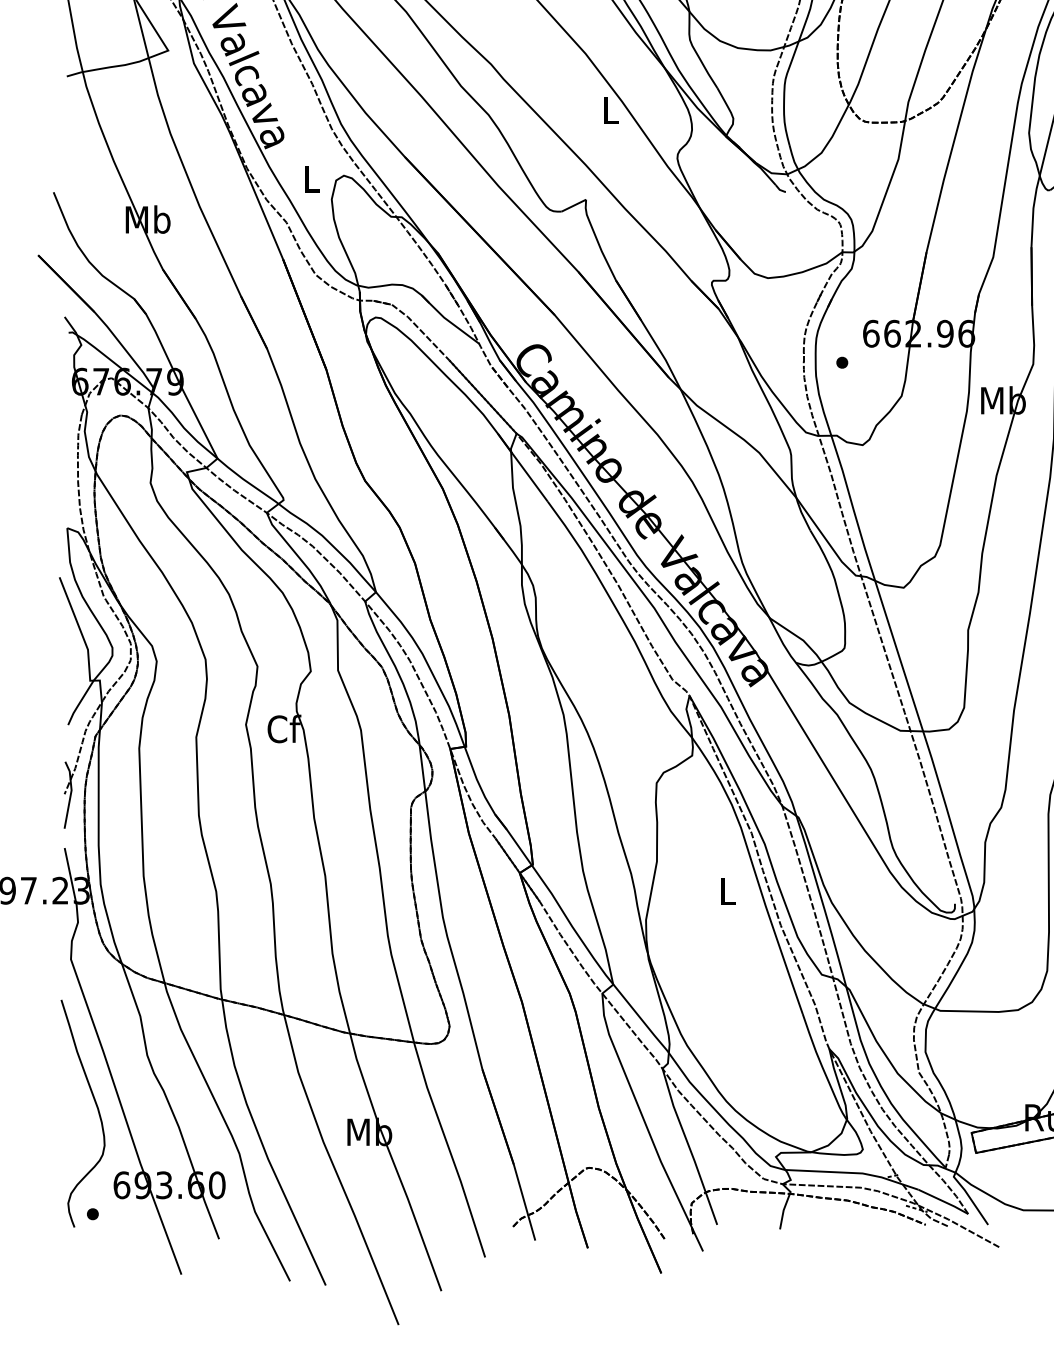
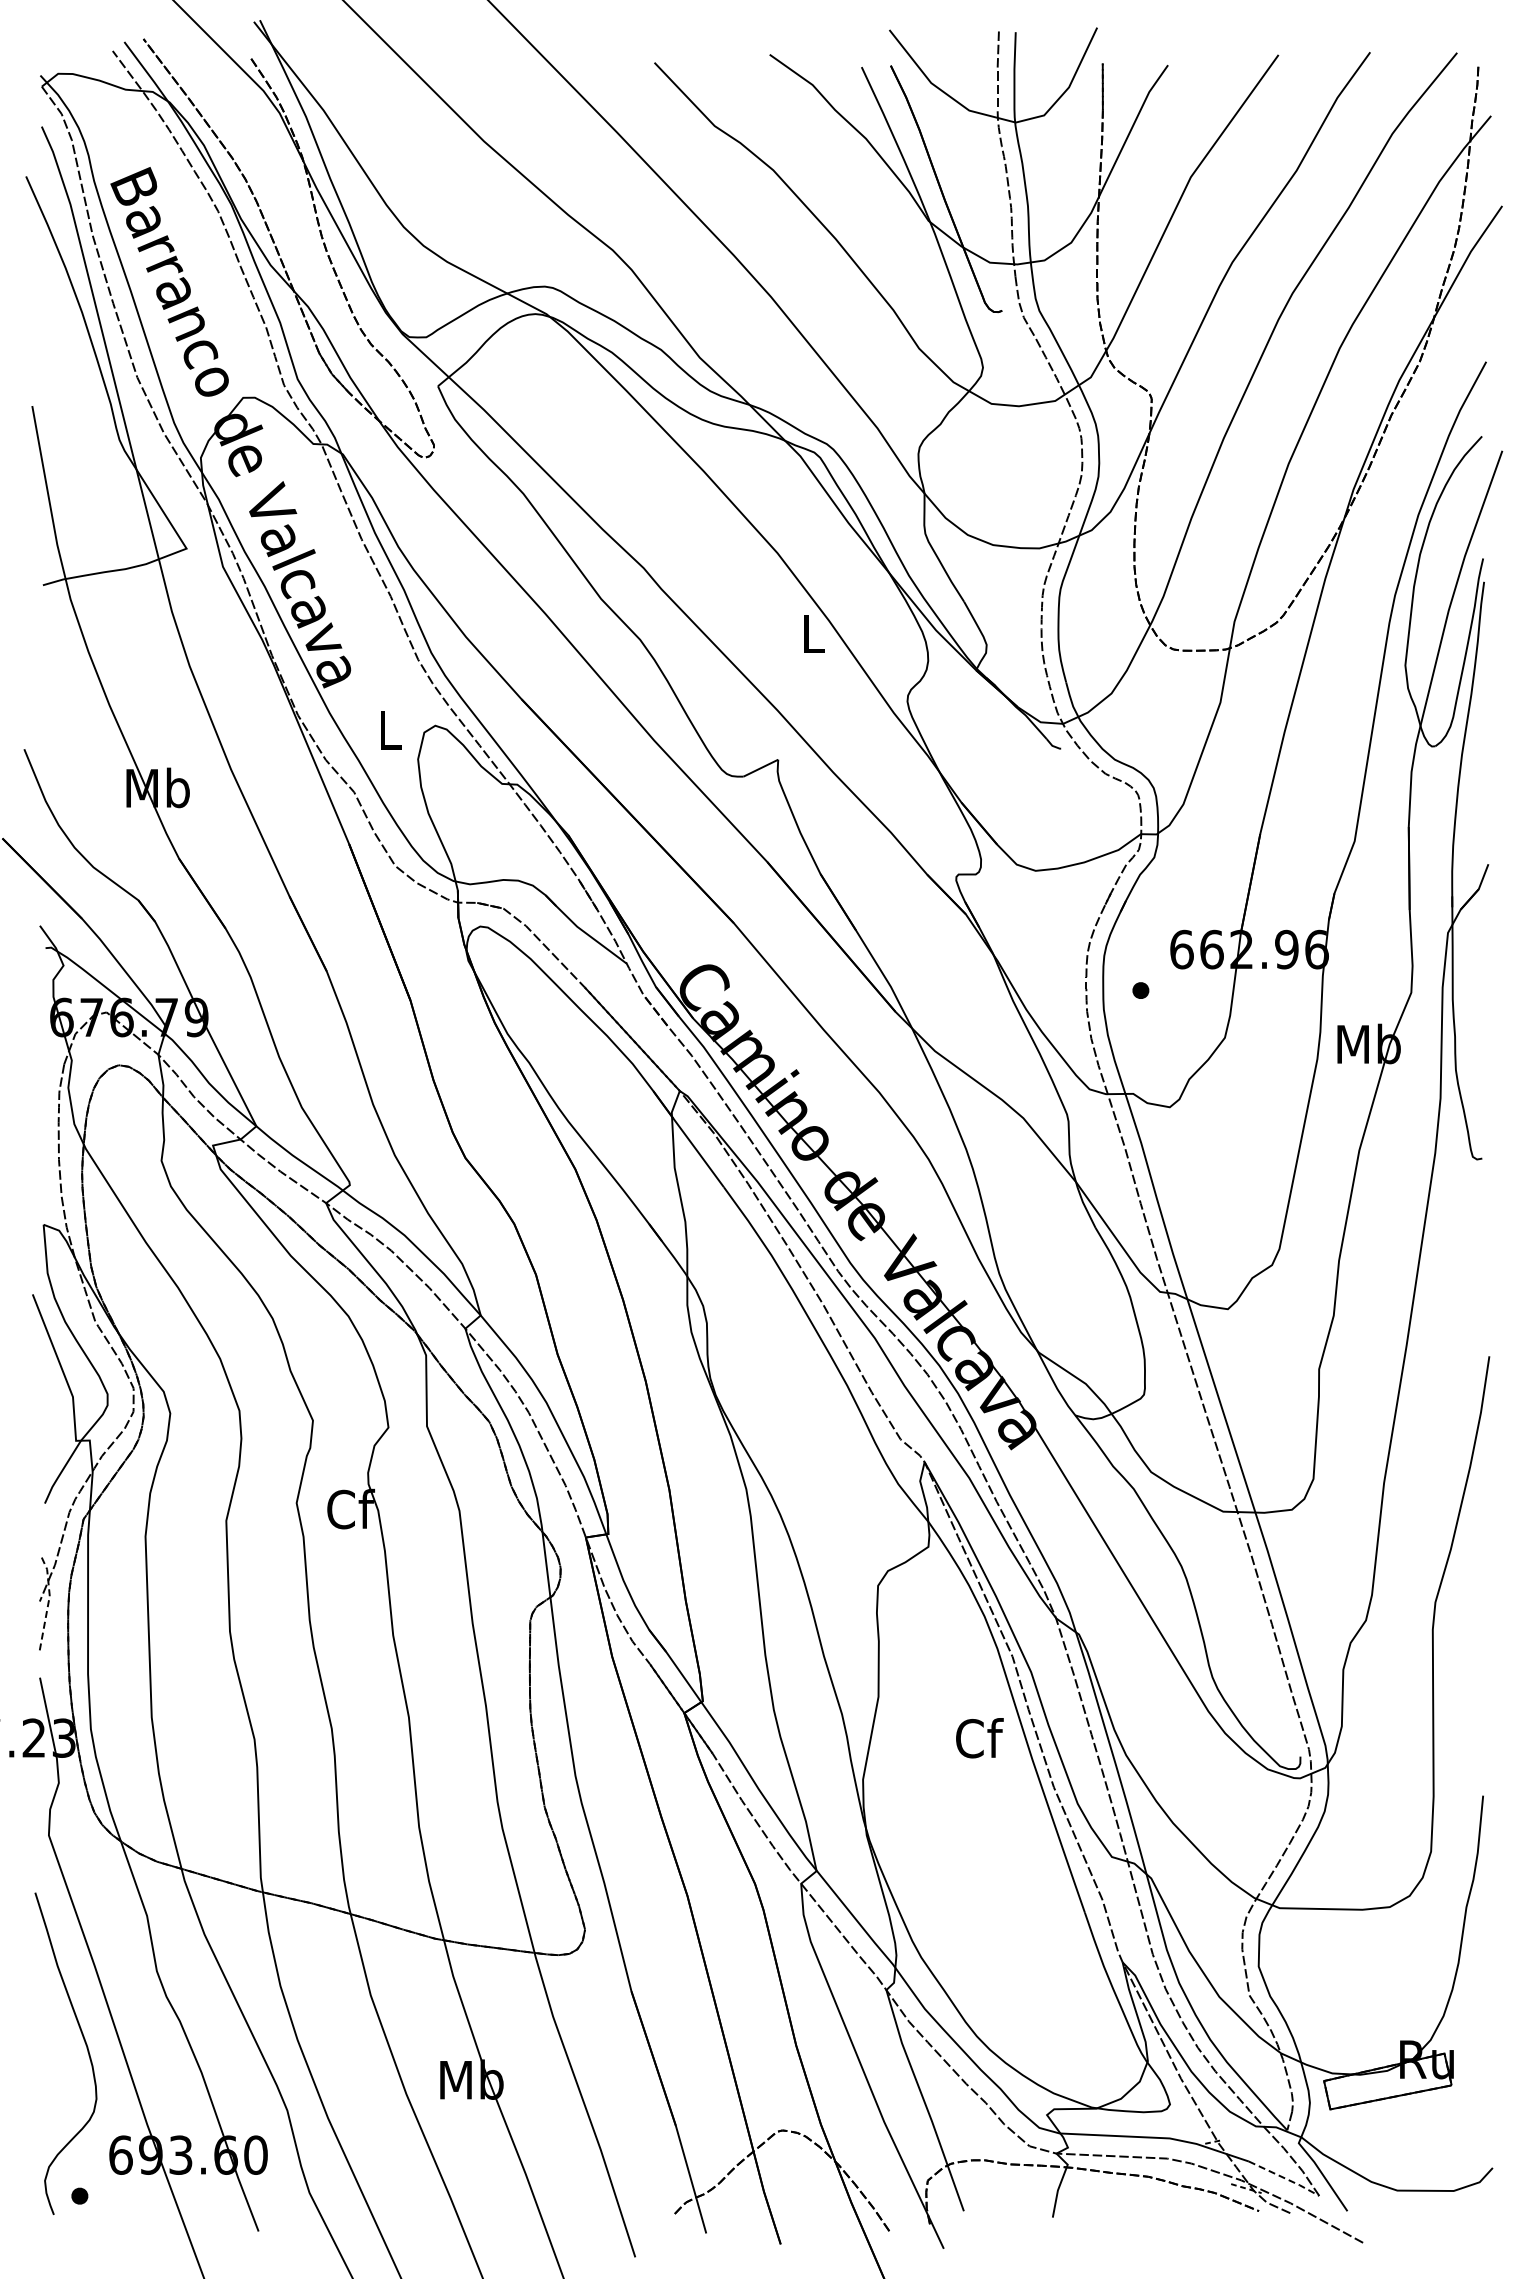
line: (70, 793) -> (48, 1600), solid -> dashed
text: (728, 890) -> (979, 1738), L -> Cf
line: (944, 1201) -> (1285, 2178), solid -> dashed

